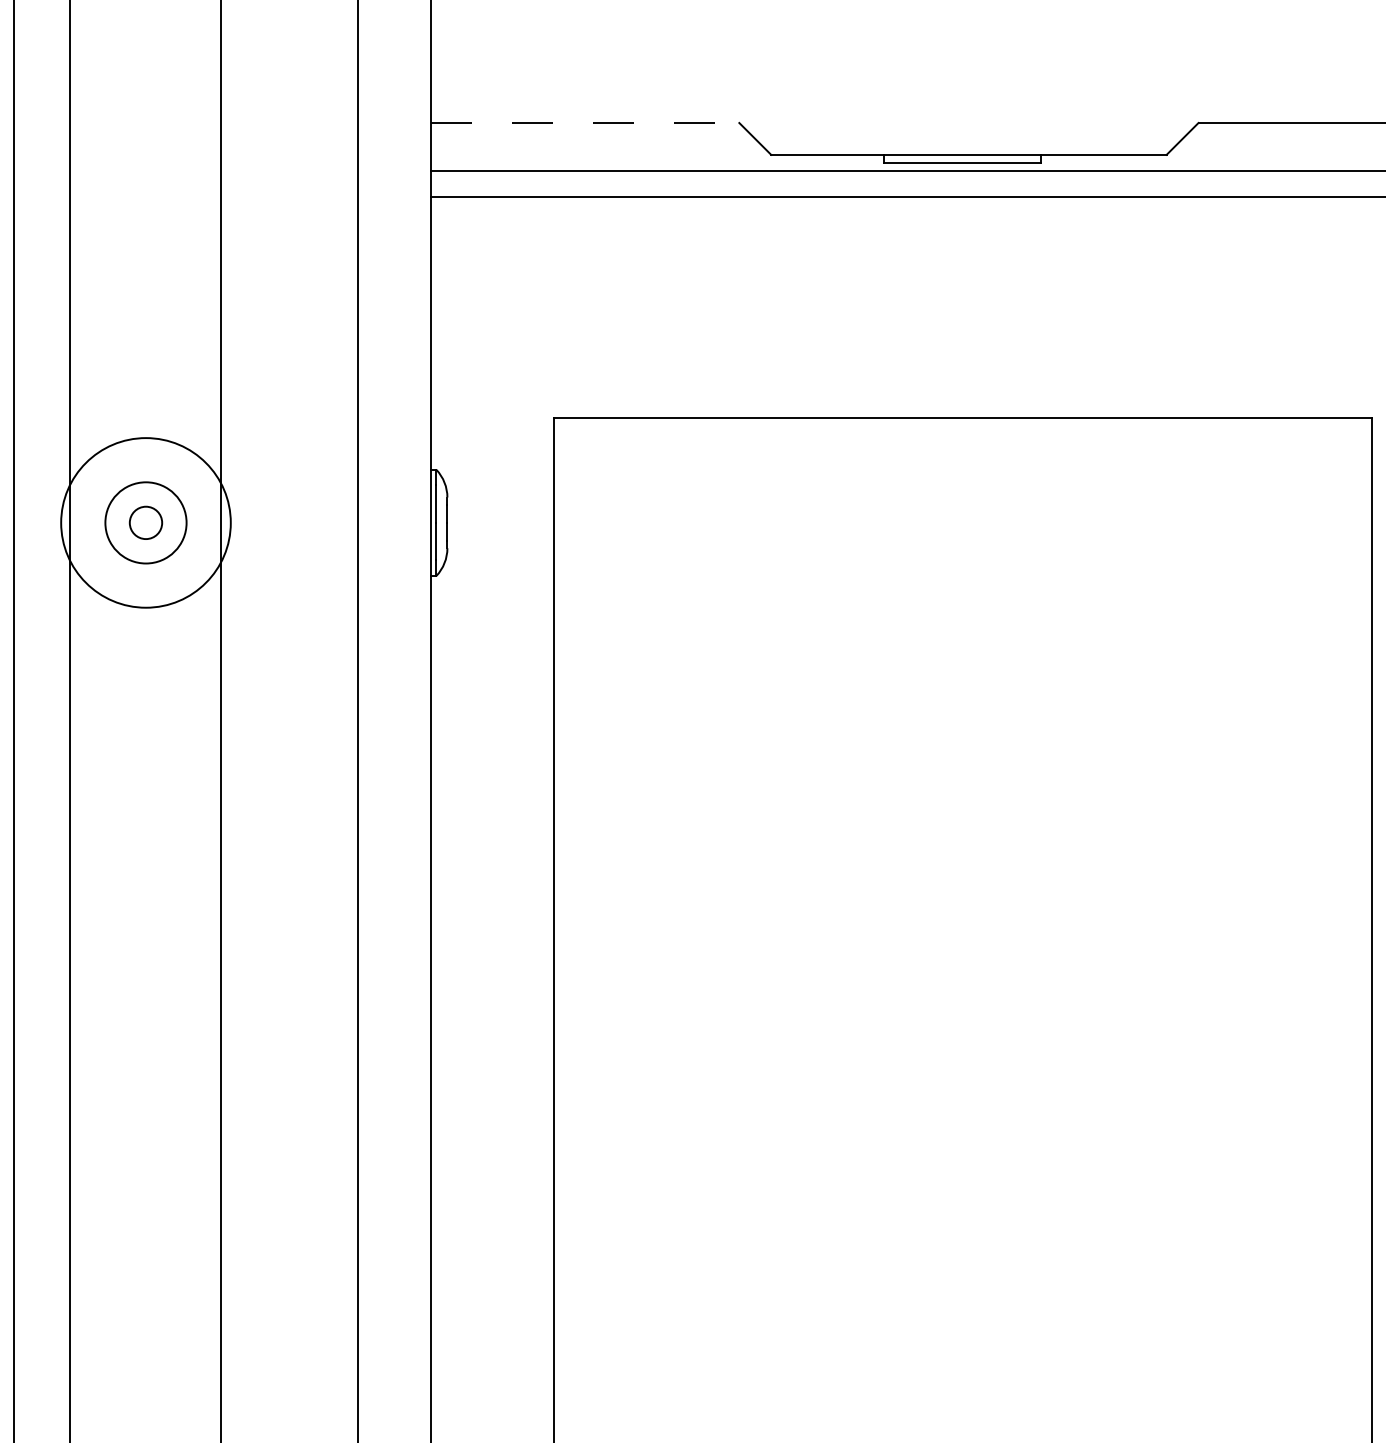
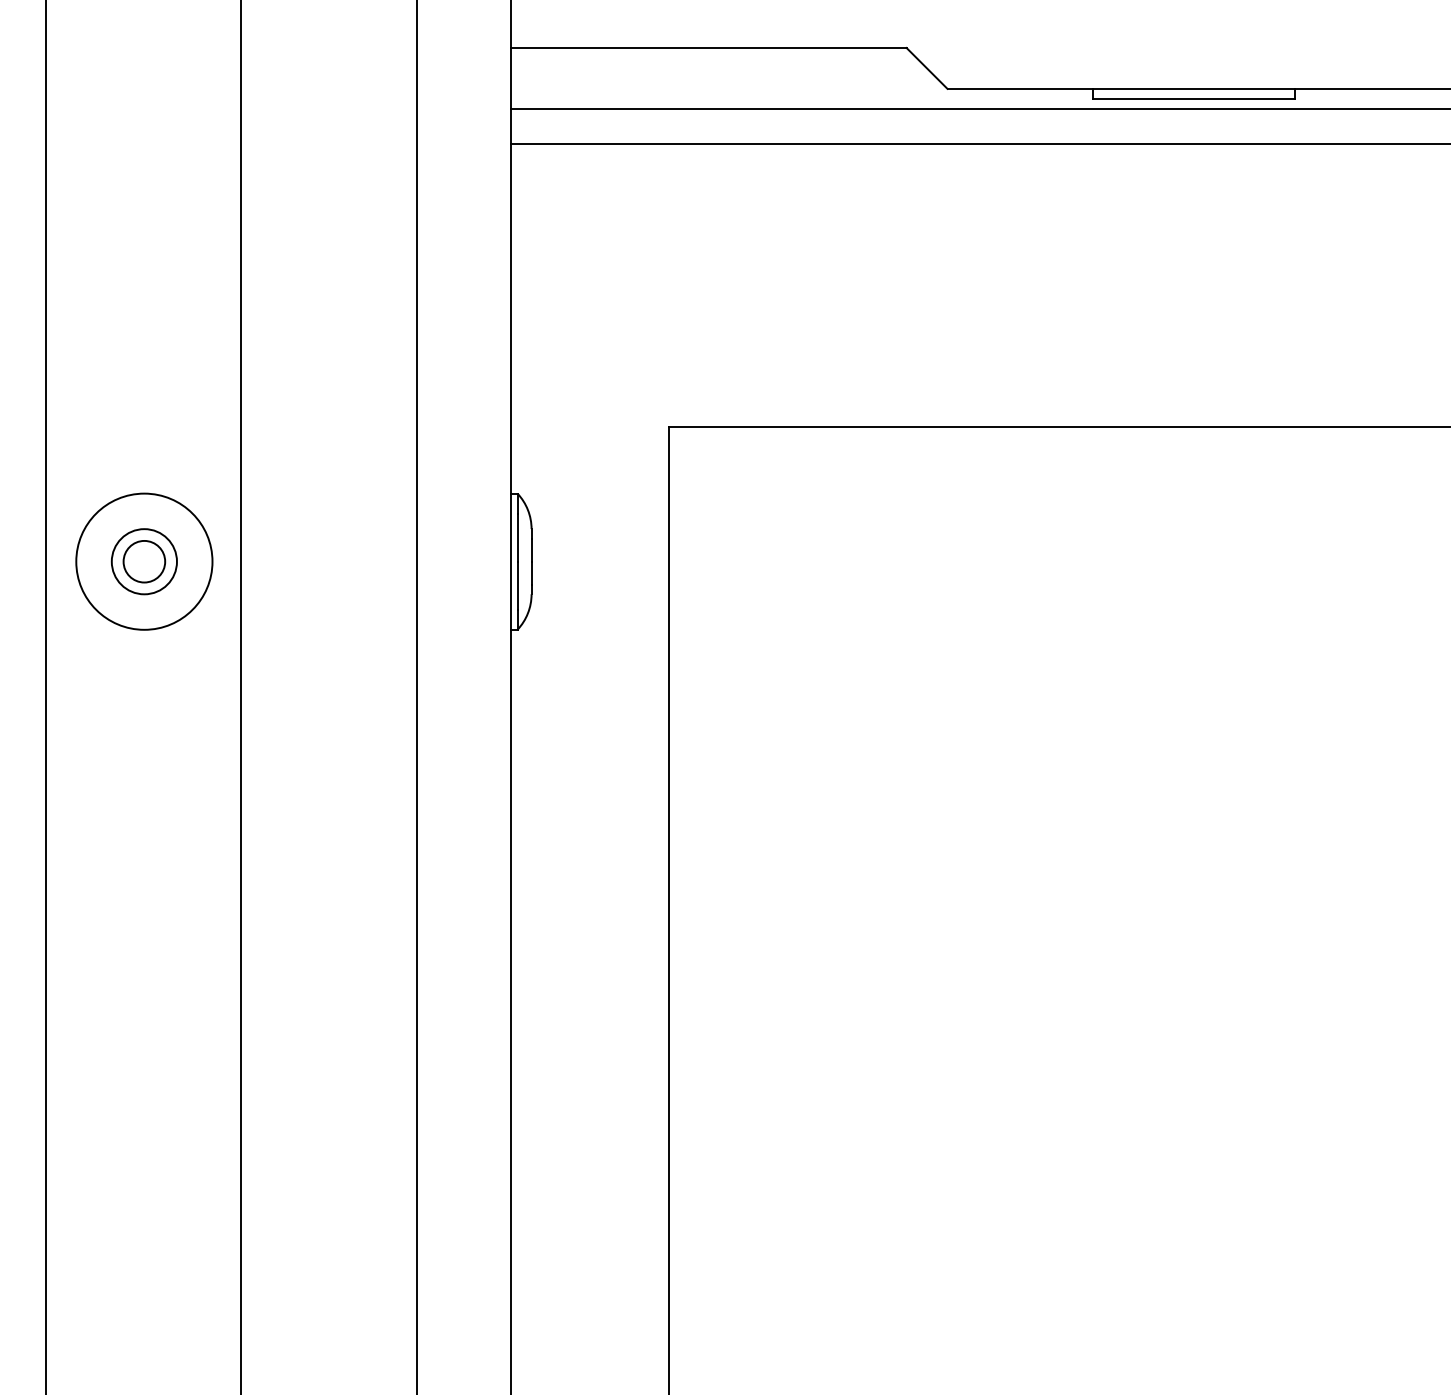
line: (585, 123) -> (708, 48), dashed -> solid
circle: (145, 522) -> (143, 561), size x0.62
circle: (145, 522) -> (143, 561), size x0.62

